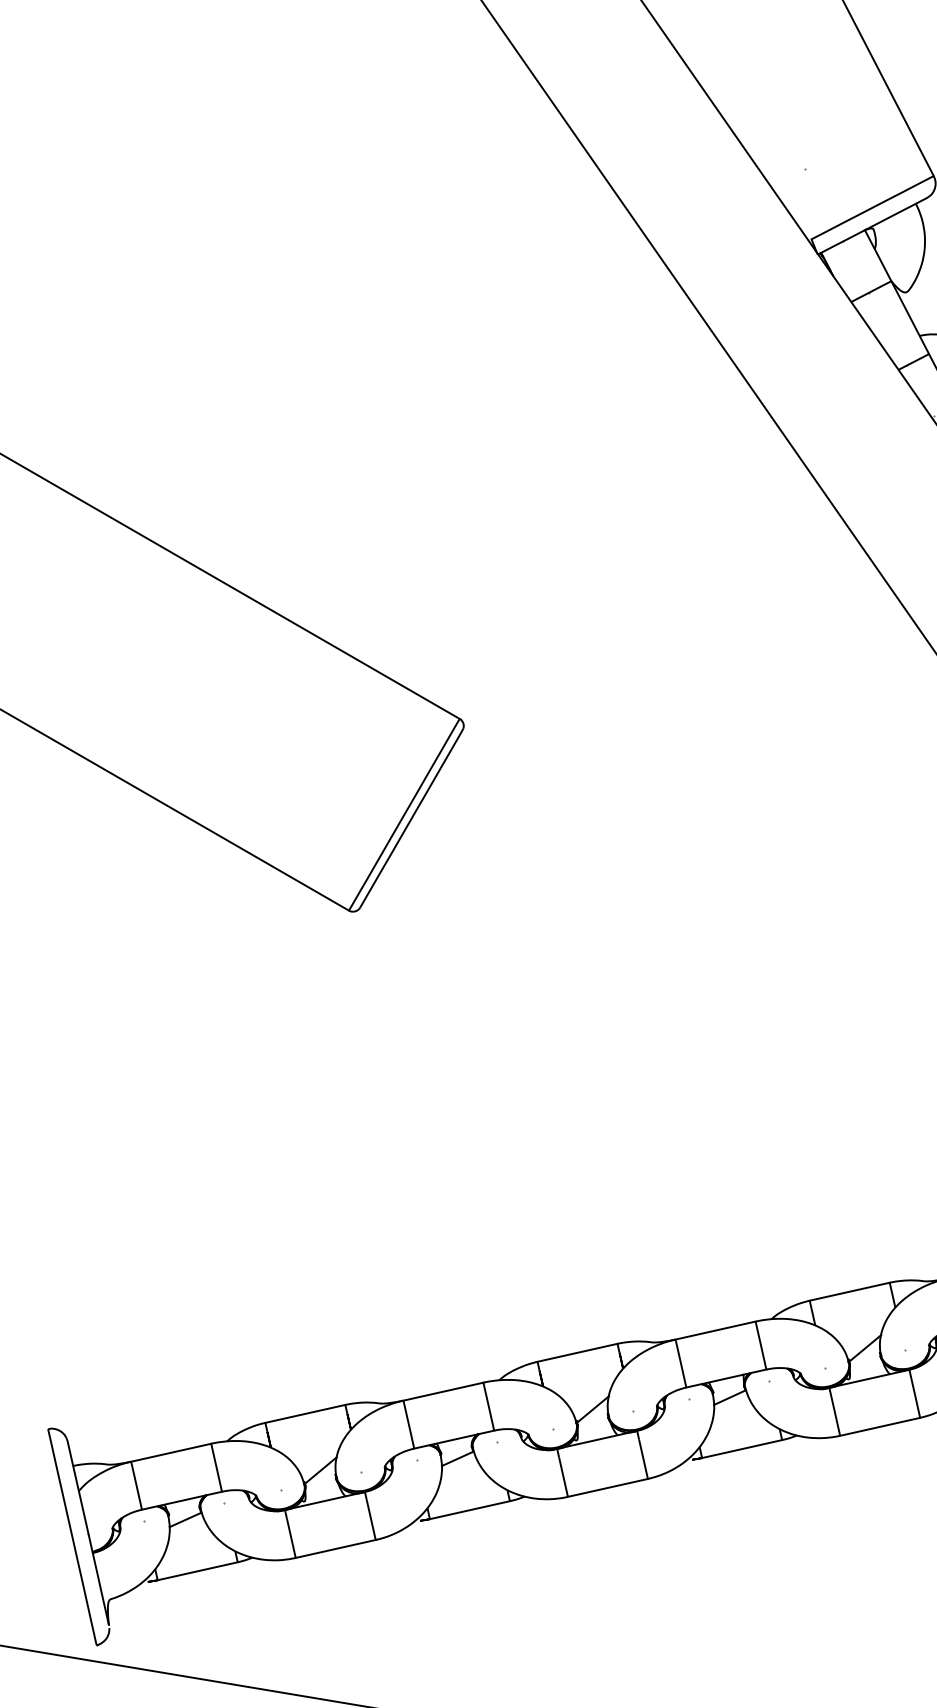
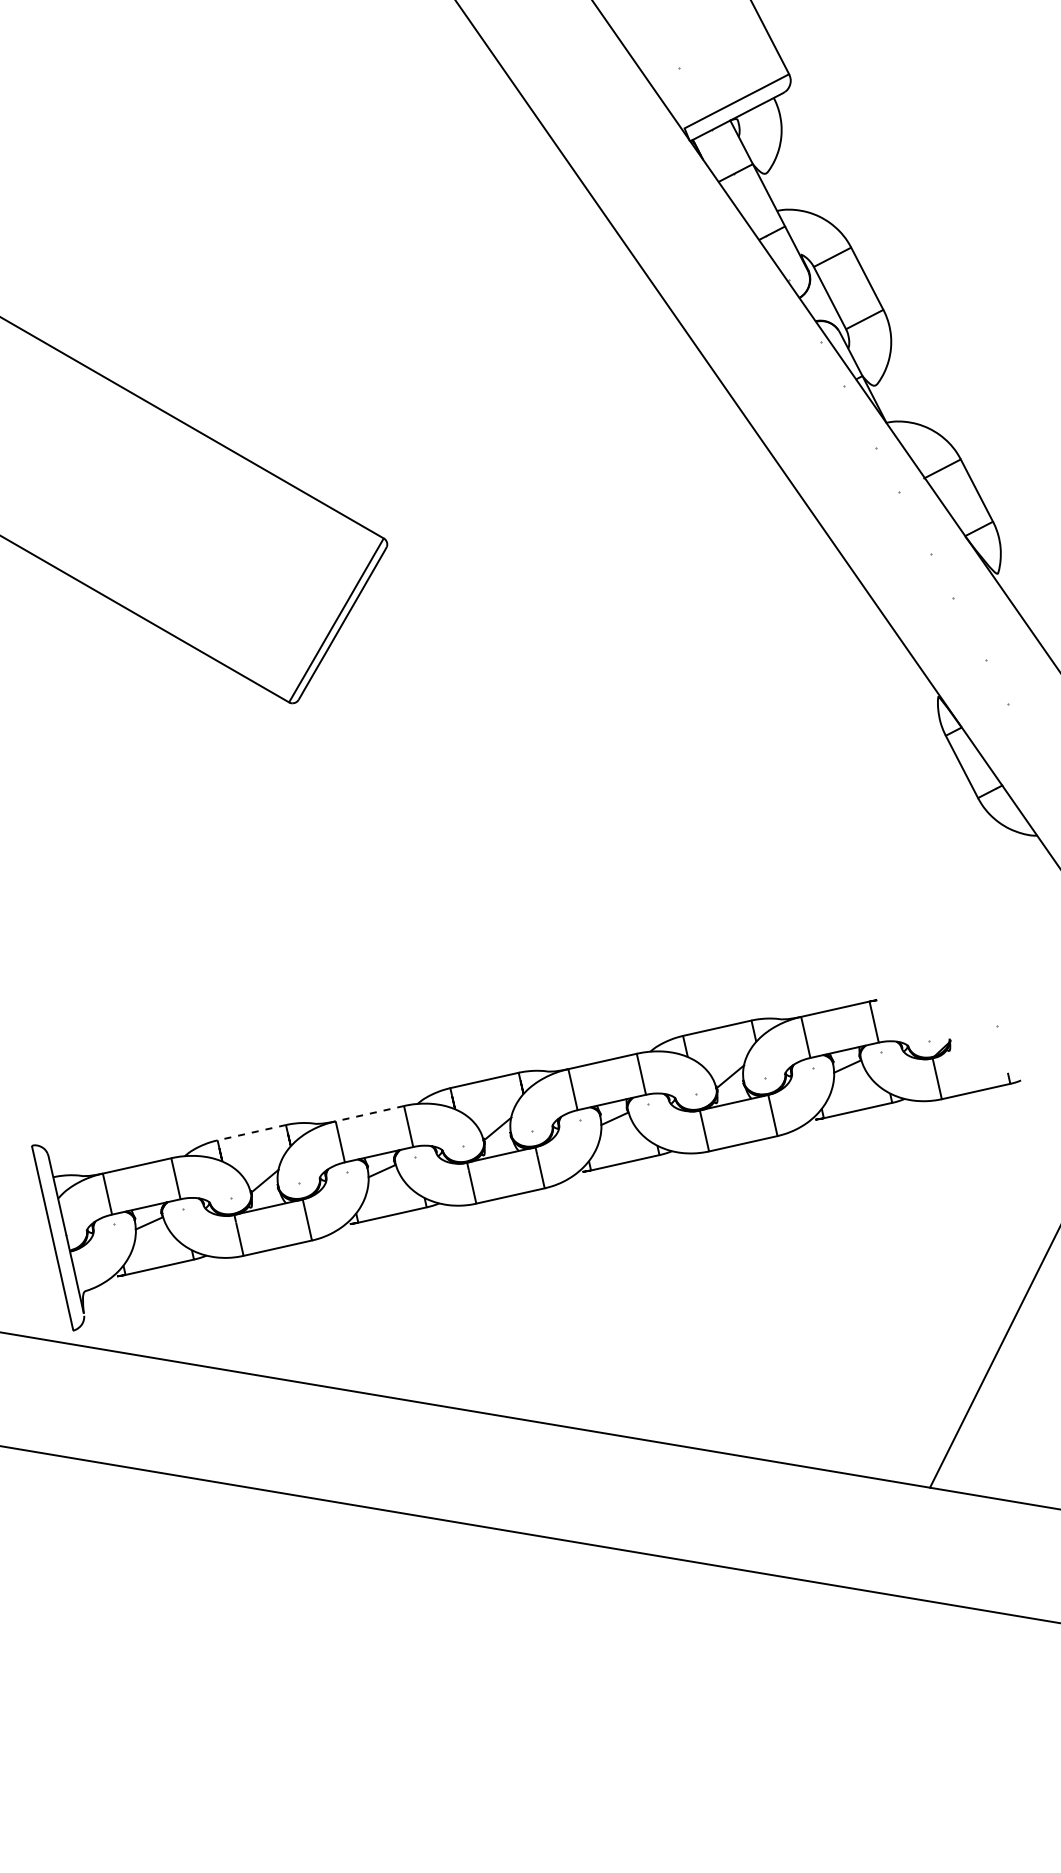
line: (442, 1391) -> (369, 1113), solid -> dashed
line: (304, 1413) -> (251, 1132), solid -> dashed

